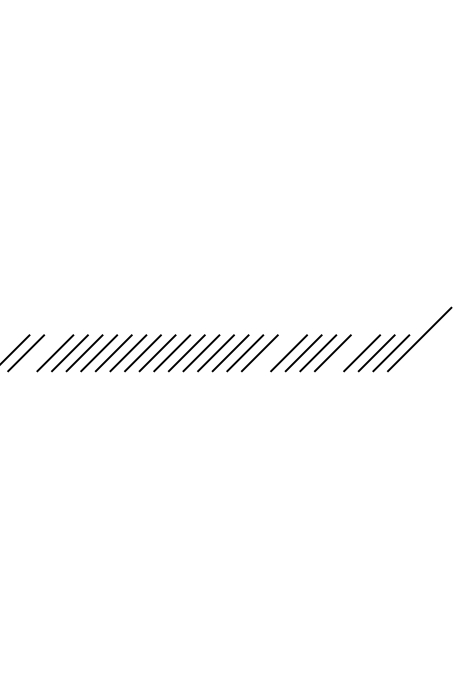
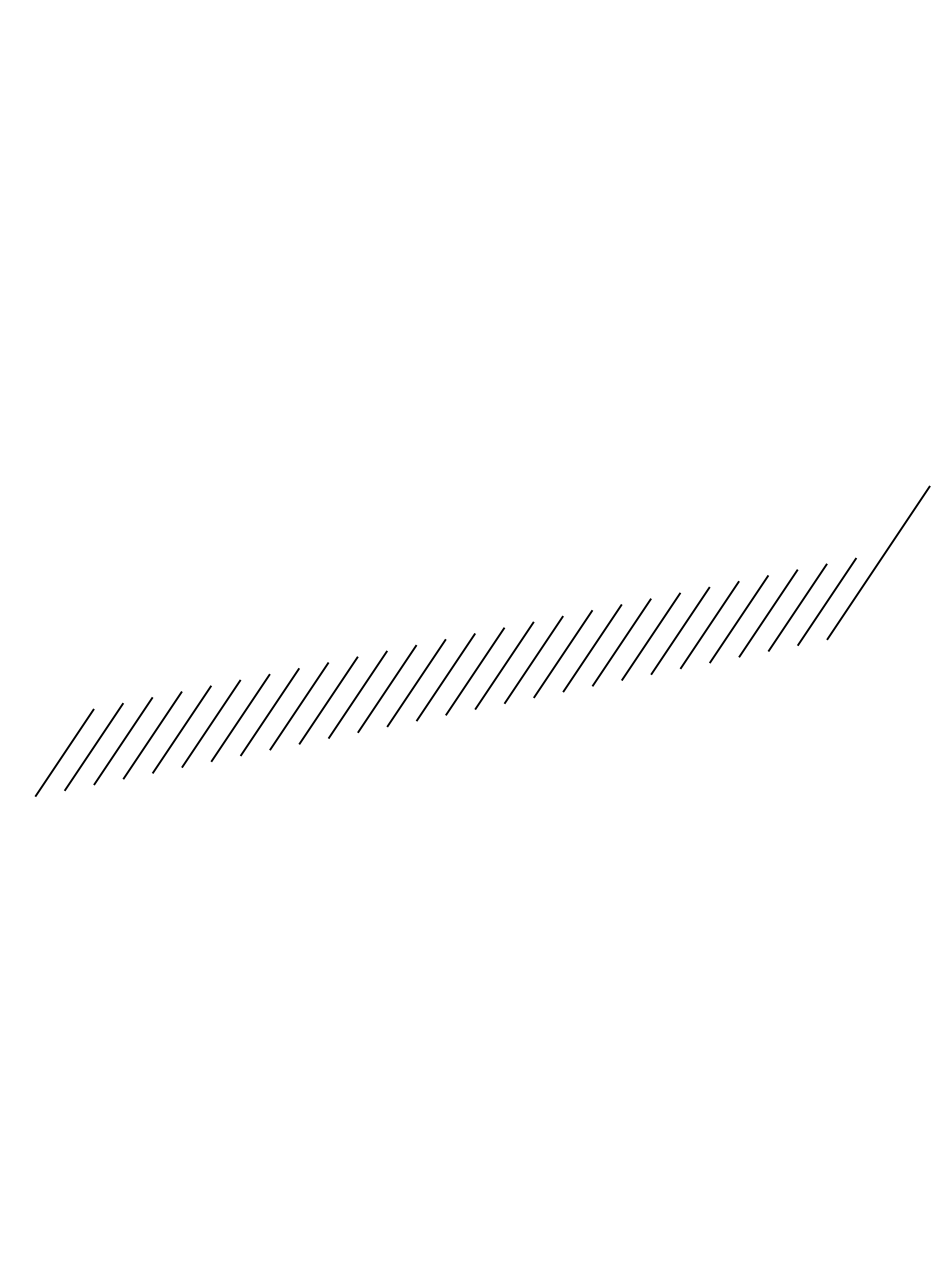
line: (40, 353) -> (122, 741), added
line: (274, 353) -> (592, 648), added
line: (347, 353) -> (739, 619), added

